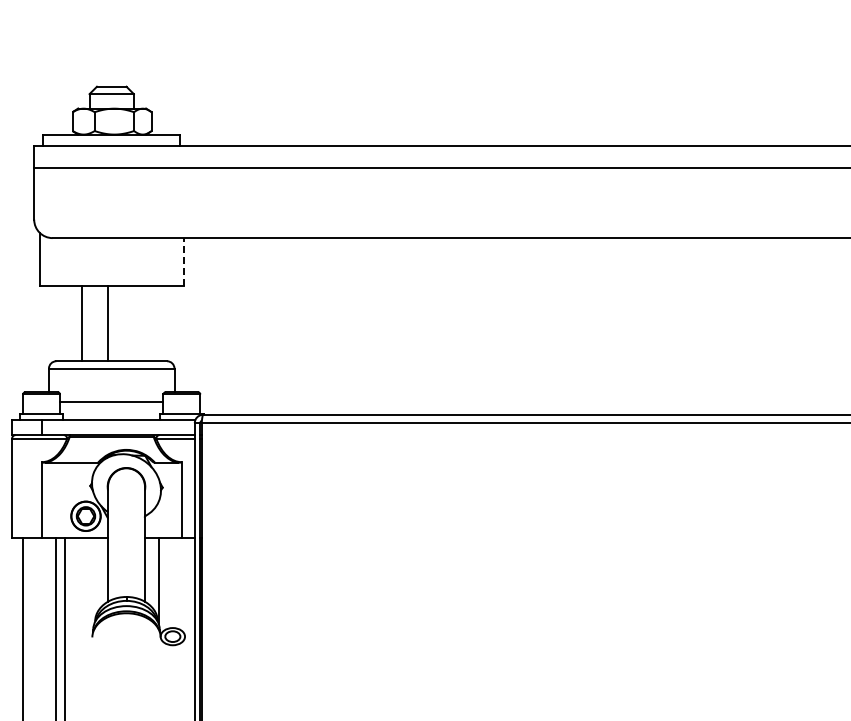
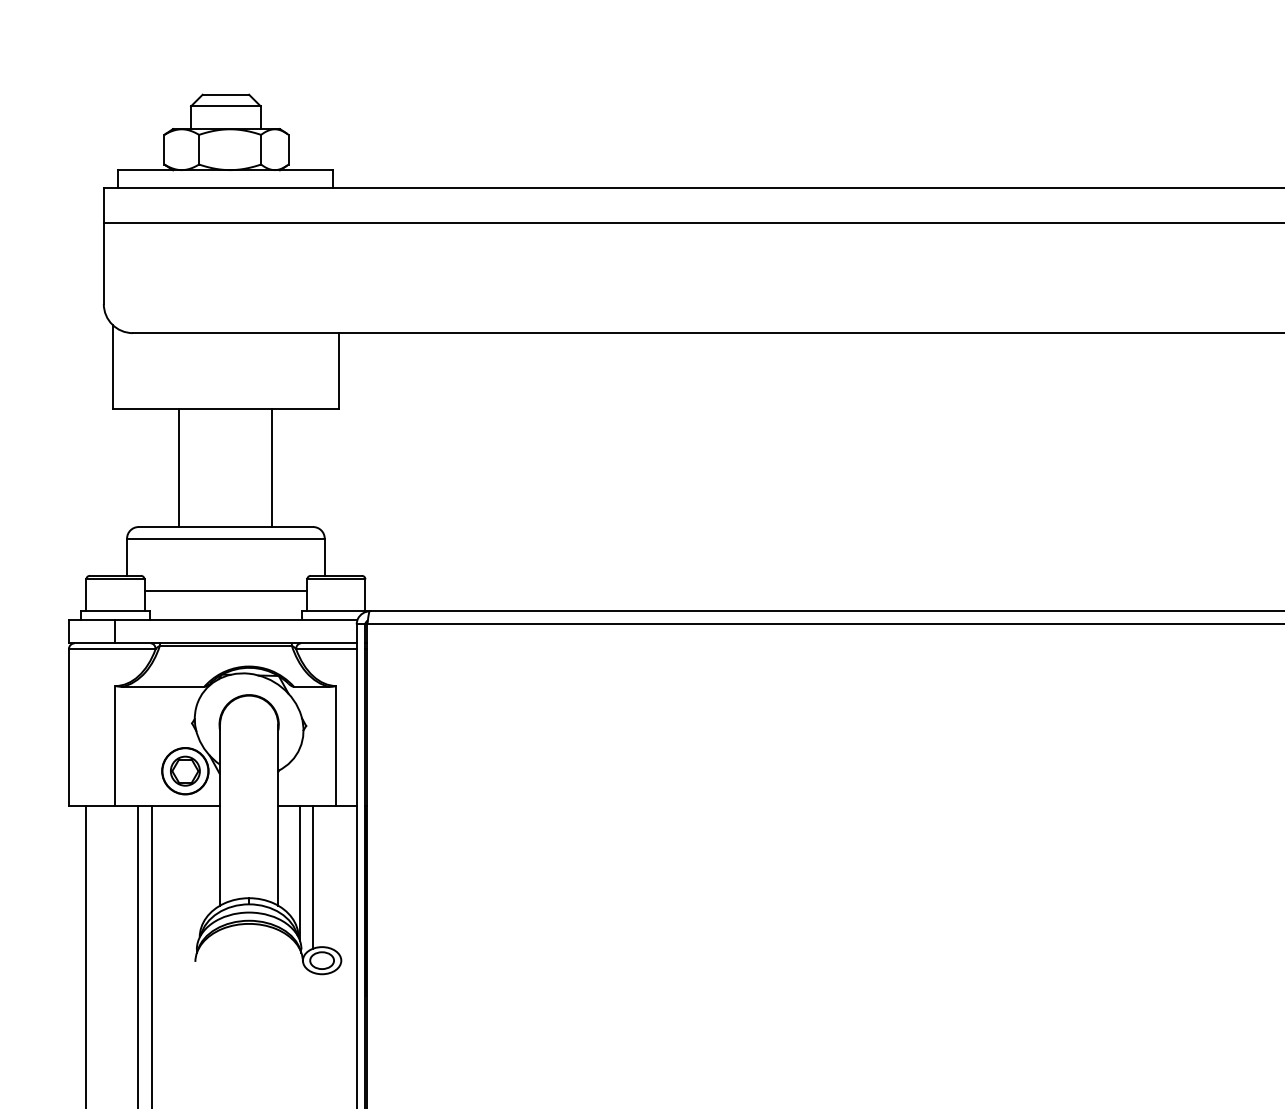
line: (183, 262) -> (338, 371), dashed -> solid
line: (108, 323) -> (272, 467), moved
line: (167, 583) -> (313, 876), added

